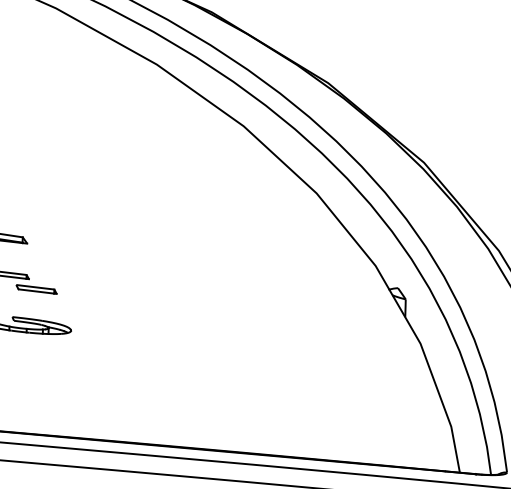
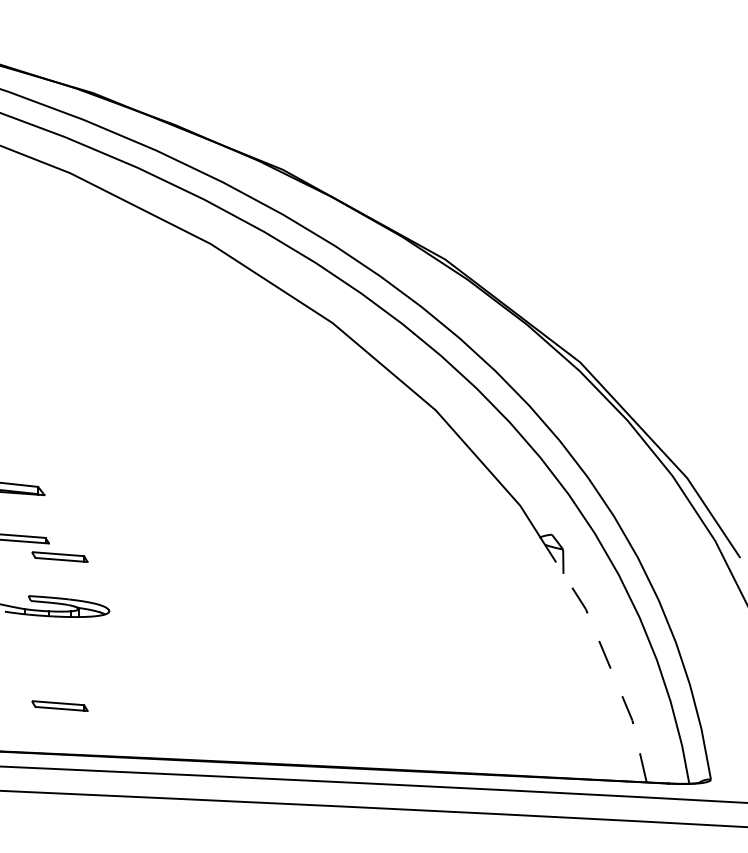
line: (433, 378) -> (605, 655), solid -> dashed
part: (31, 398) -> (59, 705), added

